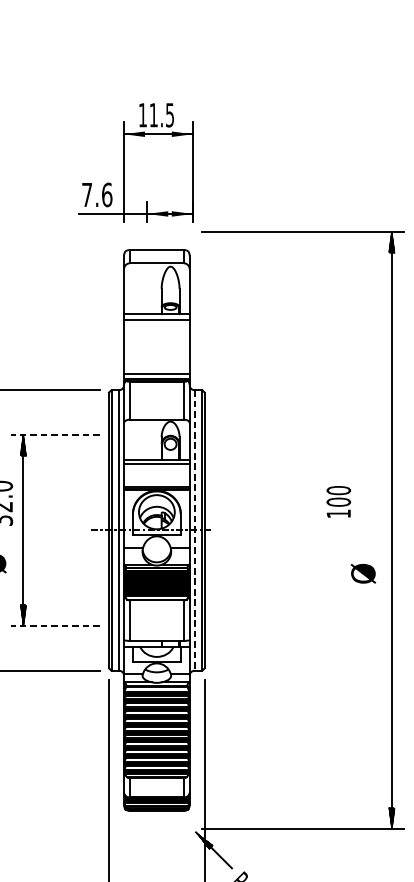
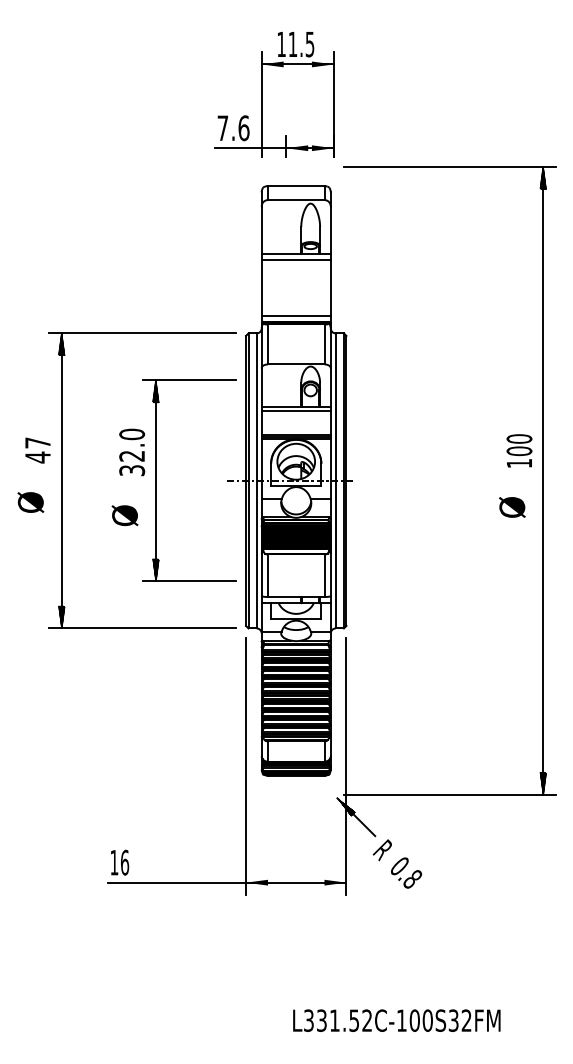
line: (55, 434) -> (189, 380), dashed -> solid
text: (338, 501) -> (519, 450), moved
line: (194, 530) -> (335, 480), dashed -> solid
text: (363, 573) -> (512, 507), moved
line: (55, 626) -> (189, 581), dashed -> solid

